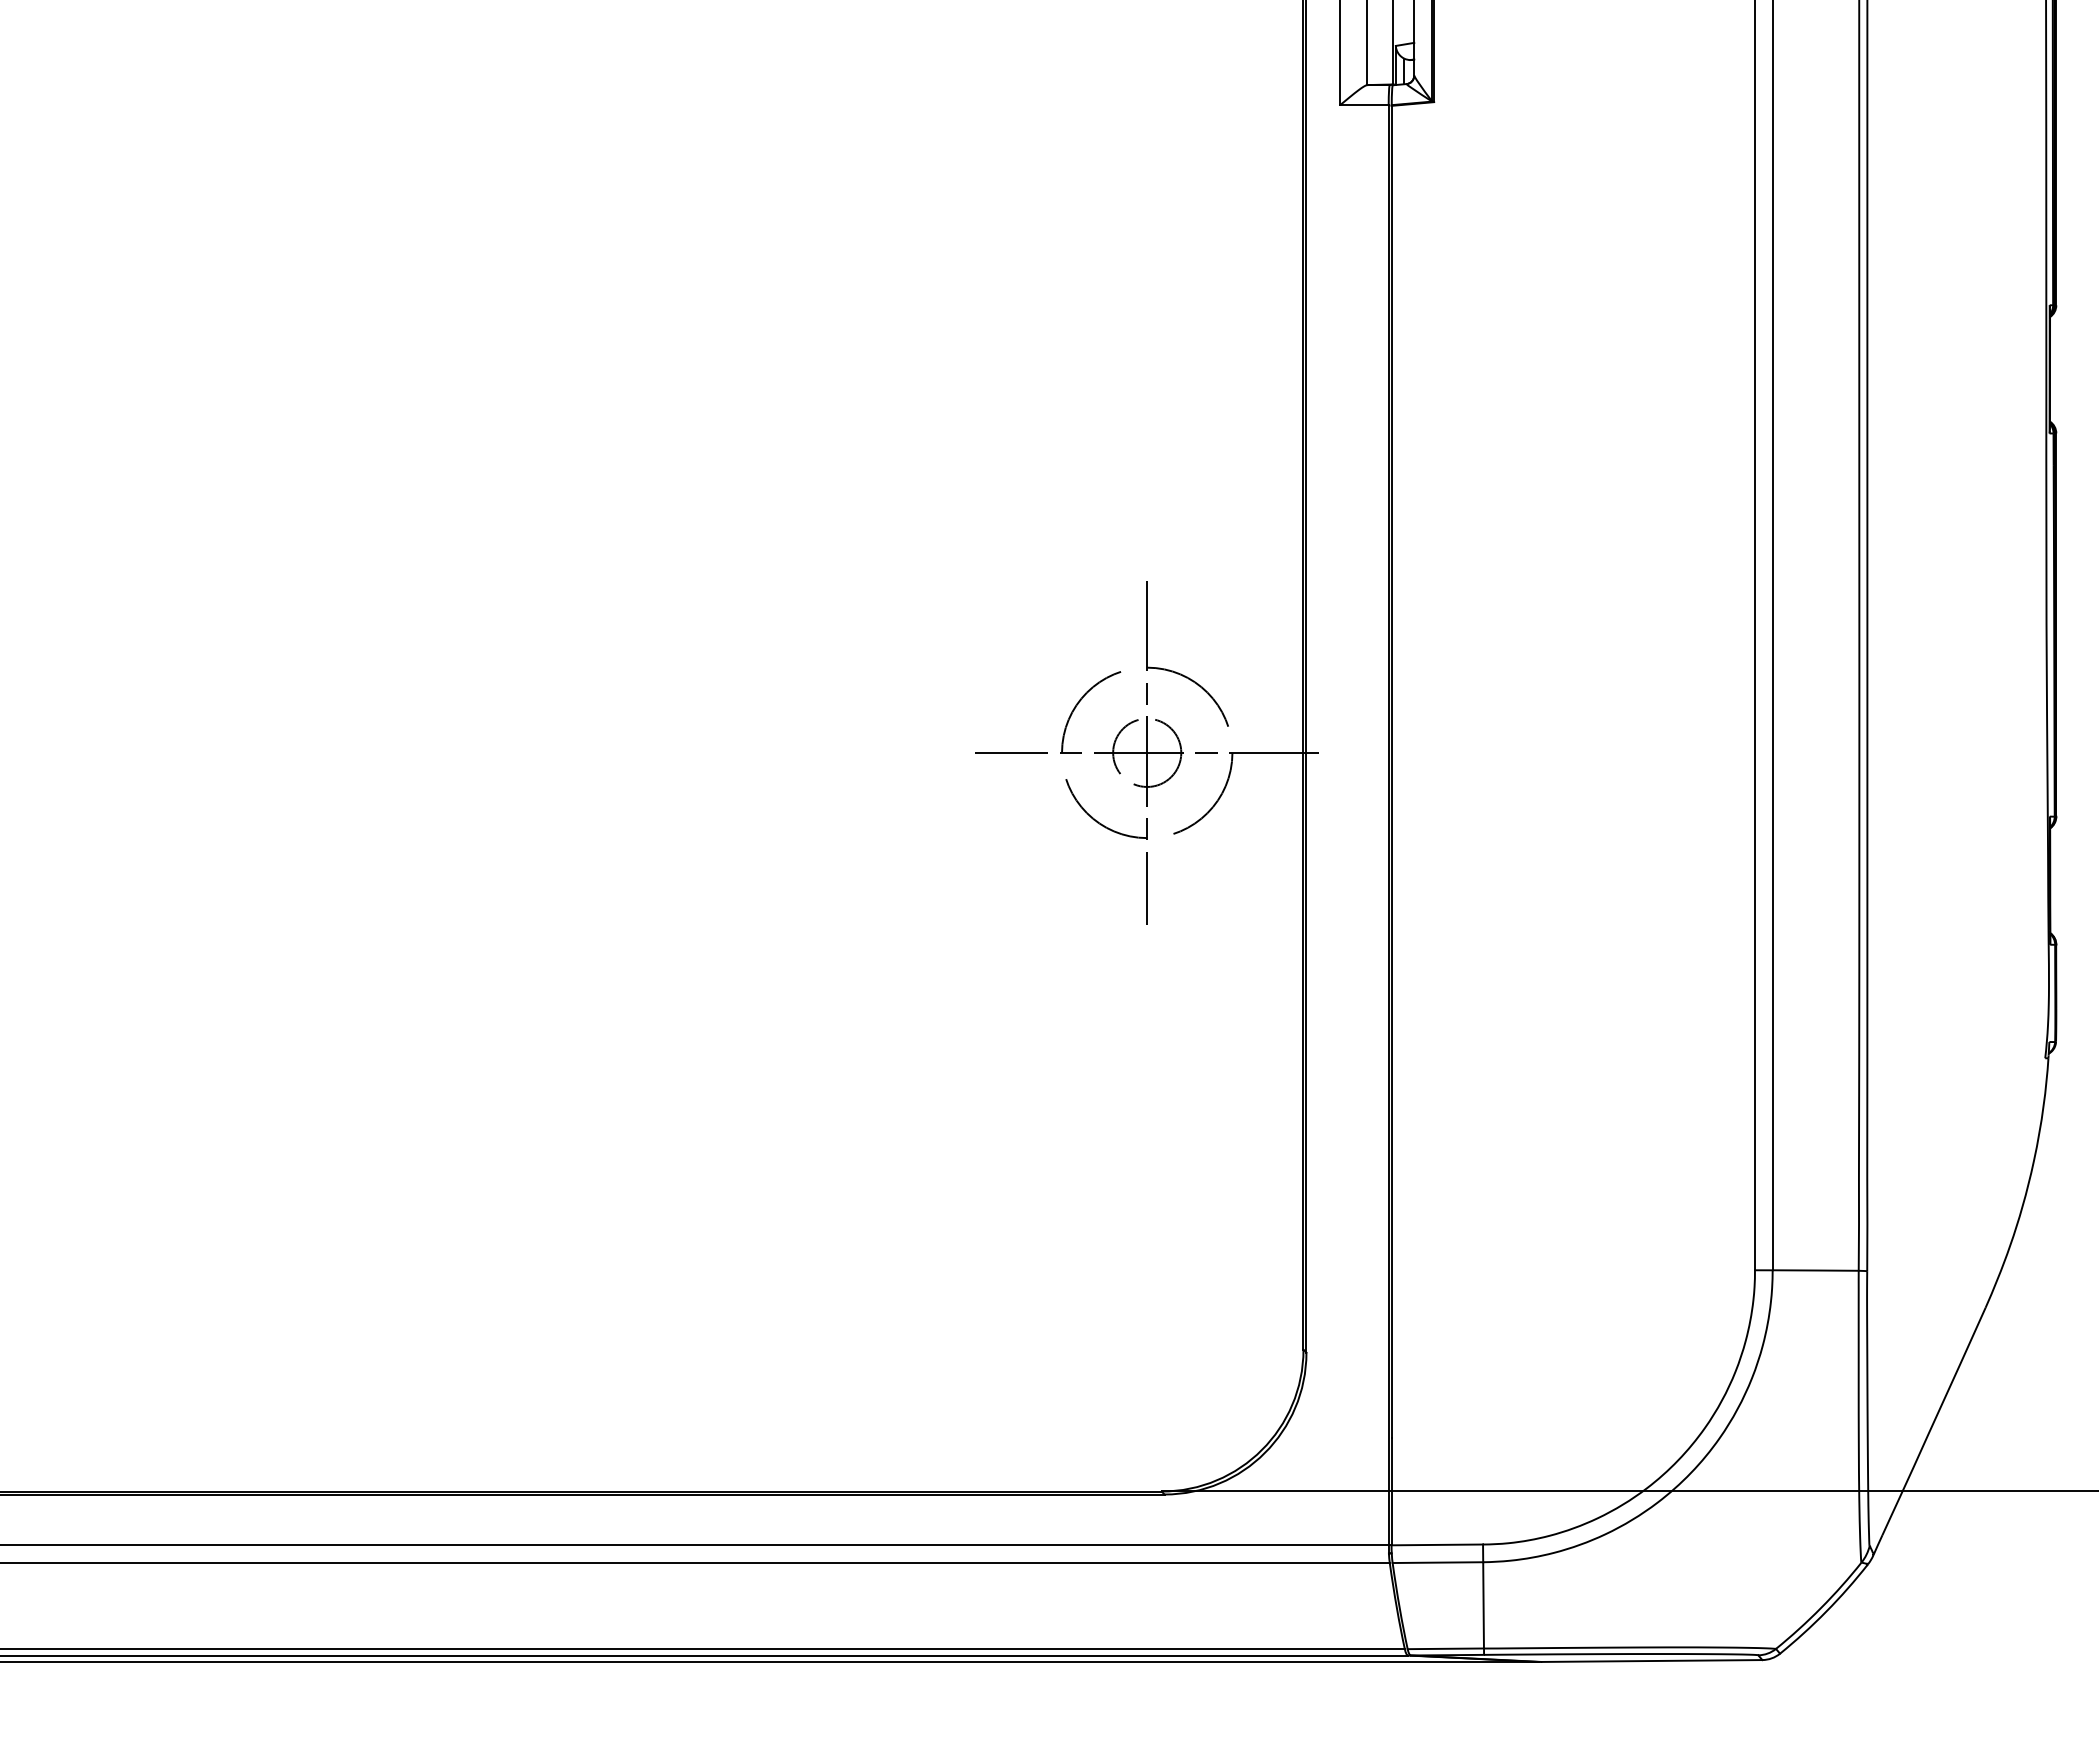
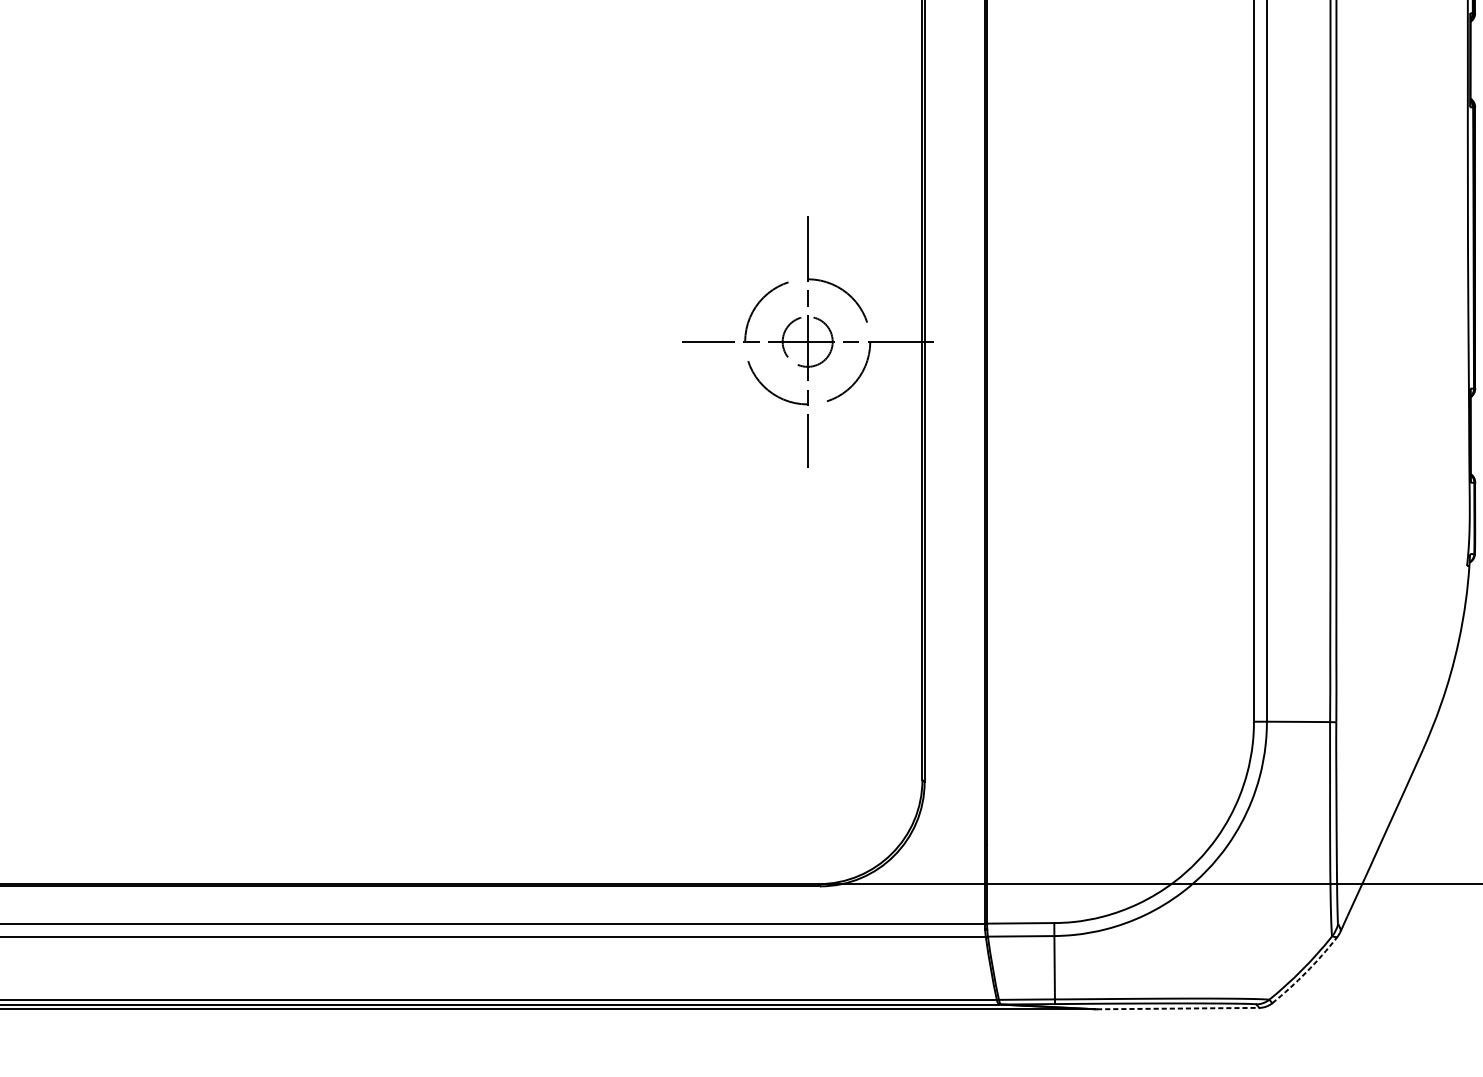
arc: (1826, 1611) -> (1306, 972), solid -> dashed
line: (1651, 1661) -> (1177, 1008), solid -> dashed

